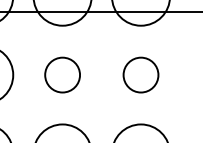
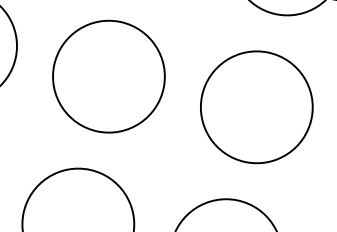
circle: (62, 75) -> (108, 77), size x1.67
circle: (140, 75) -> (255, 107), size x1.67

